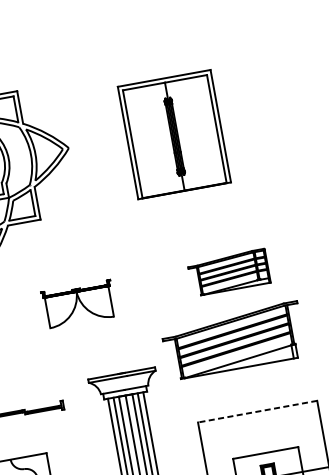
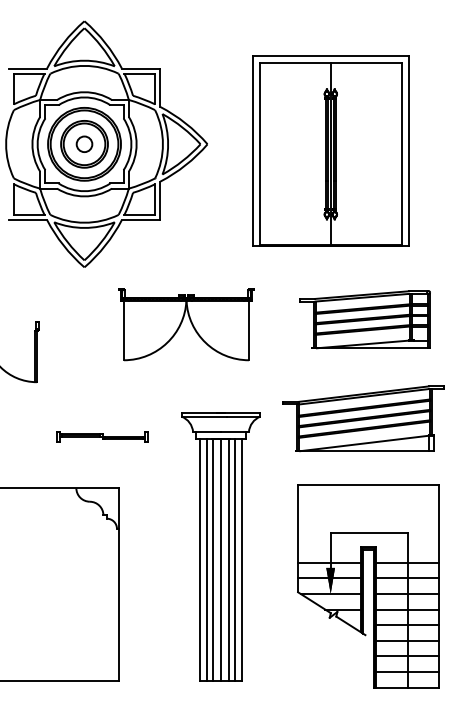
part: (174, 134) -> (330, 150), size x1.43
part: (228, 272) -> (364, 319), size x1.43
part: (78, 304) -> (186, 324), size x1.67
part: (233, 340) -> (363, 418), moved
line: (256, 411) -> (367, 484), dashed -> solid

